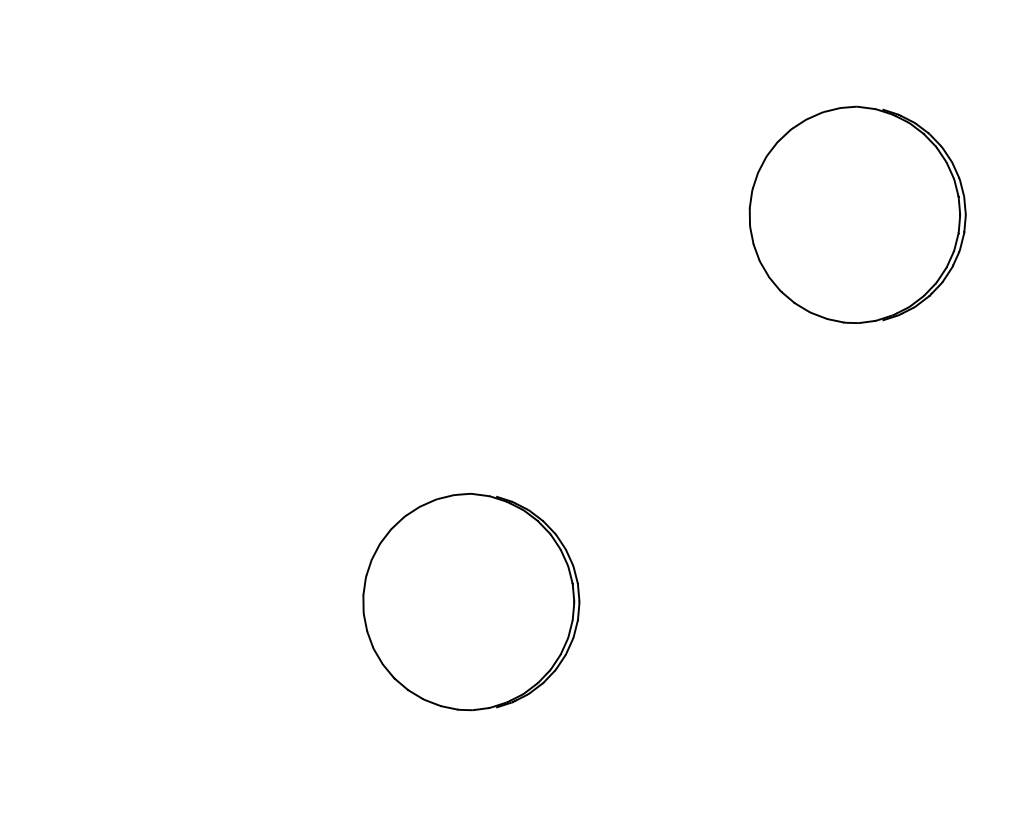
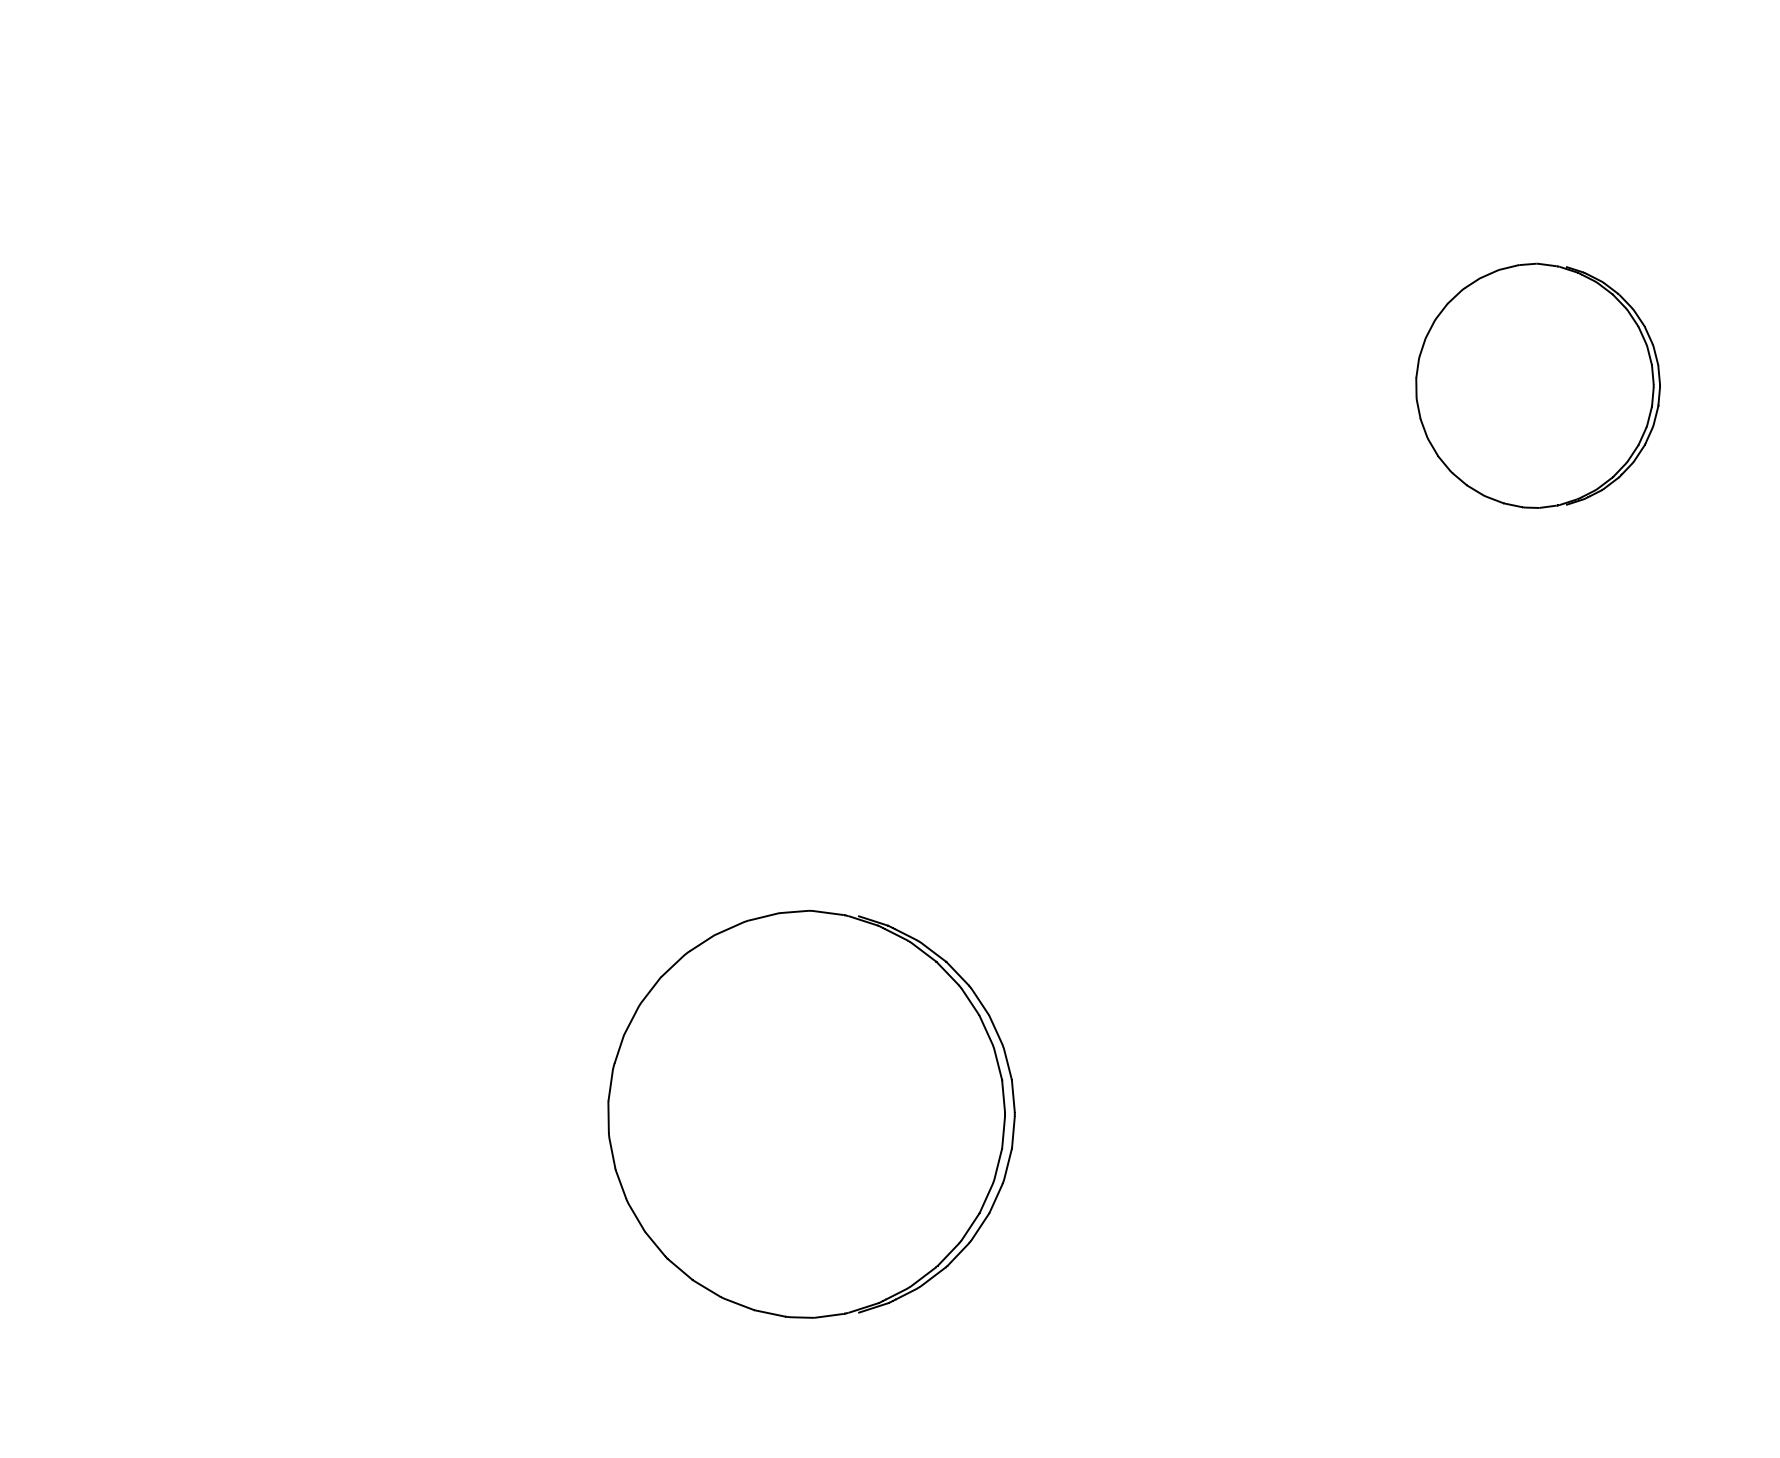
part: (857, 214) -> (1537, 385), size x0.6

